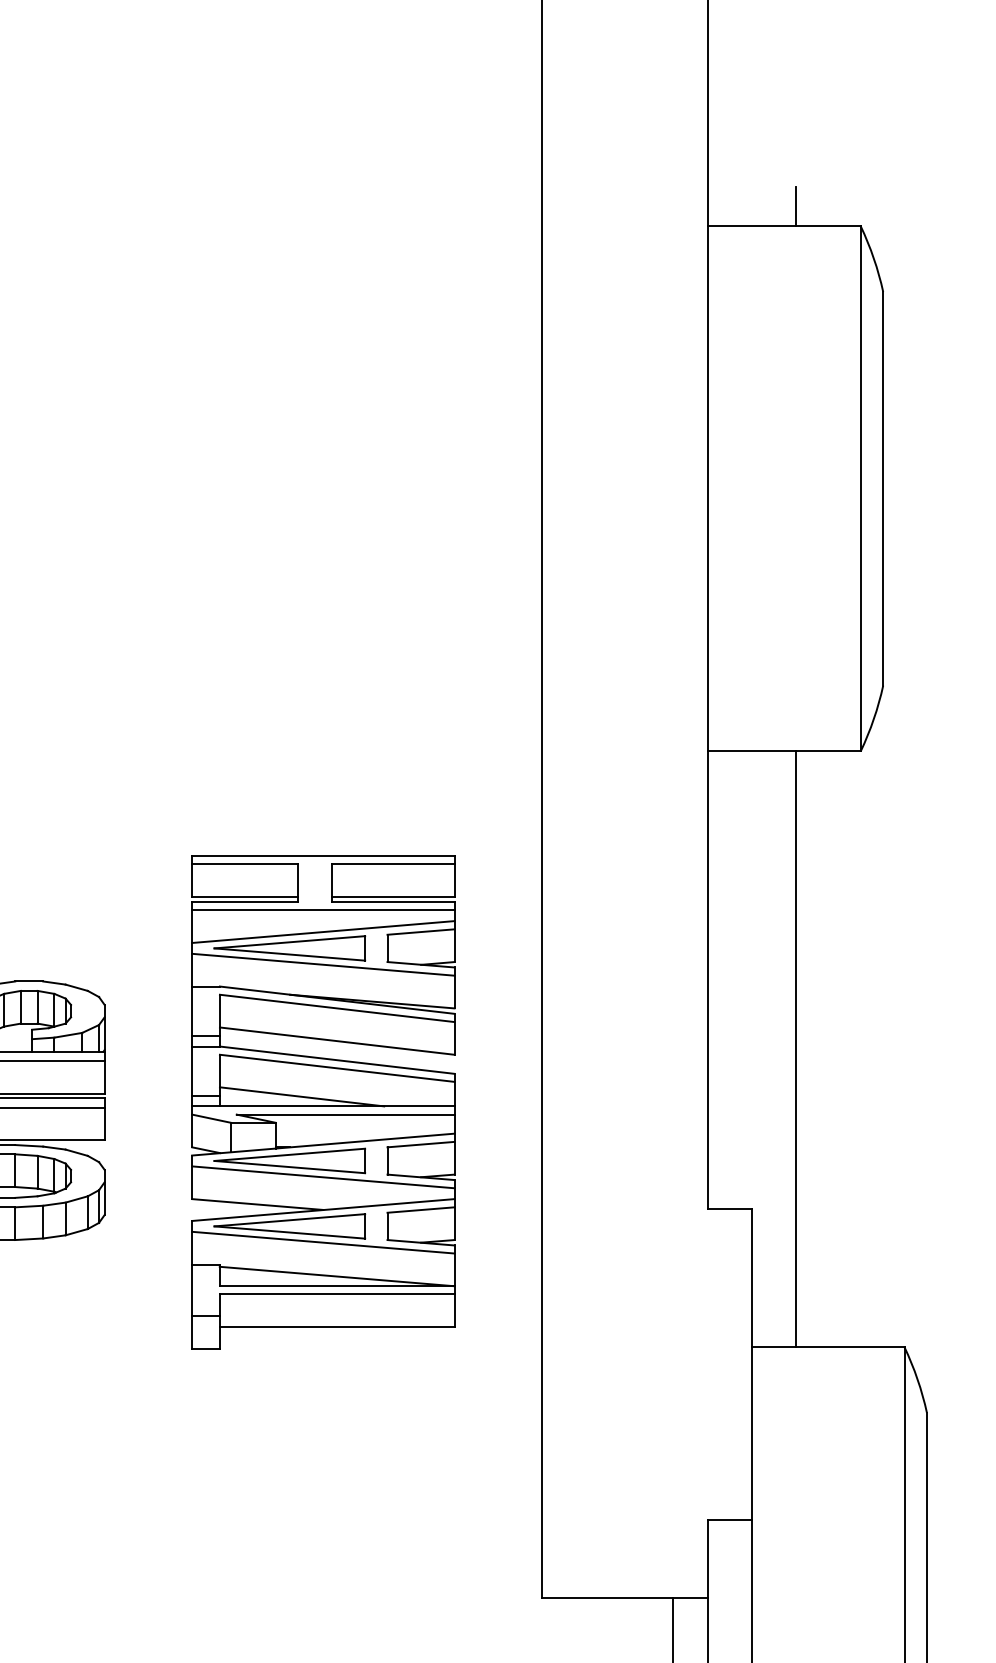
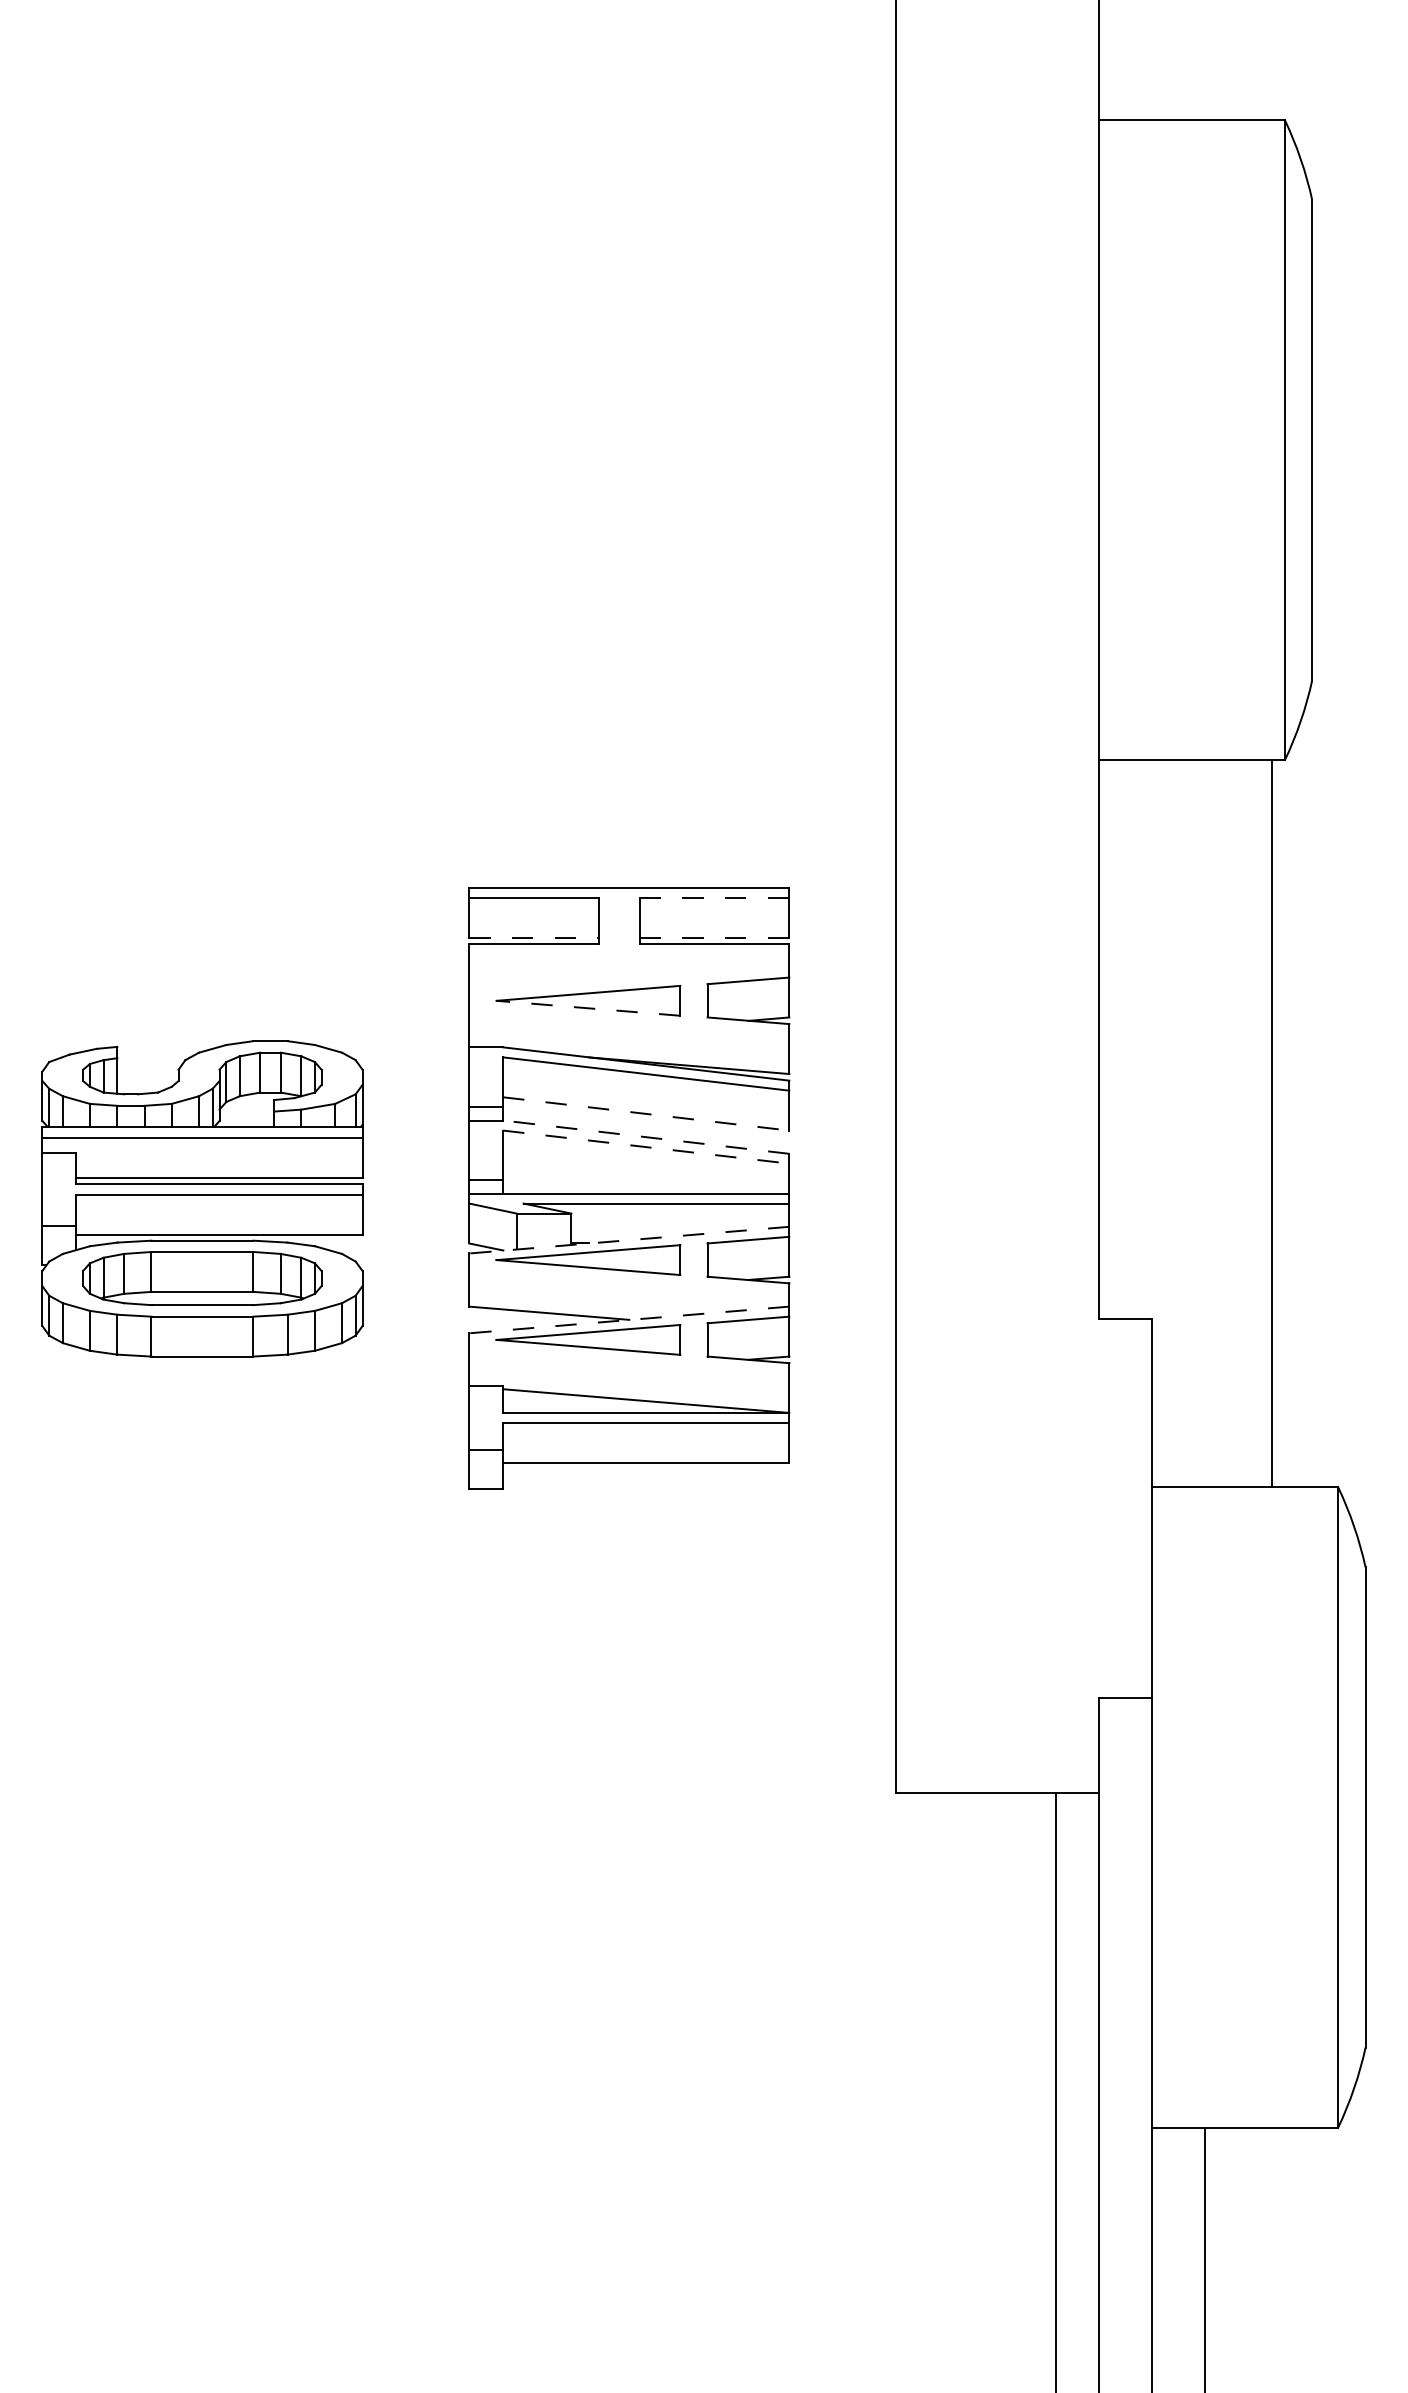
line: (795, 206) -> (1205, 95), removed
line: (393, 863) -> (714, 897), solid -> dashed
line: (244, 896) -> (533, 937), solid -> dashed
line: (393, 896) -> (714, 937), solid -> dashed
line: (323, 910) -> (629, 954), removed
line: (323, 931) -> (629, 980), removed
line: (289, 954) -> (587, 1008), solid -> dashed
line: (323, 964) -> (629, 1020), removed
line: (337, 1040) -> (646, 1113), solid -> dashed
line: (795, 1048) -> (1272, 1123), moved
line: (336, 1060) -> (645, 1137), solid -> dashed
line: (337, 1068) -> (646, 1147), solid -> dashed
line: (302, 1096) -> (603, 1181), removed
line: (323, 1144) -> (629, 1240), solid -> dashed
line: (323, 1176) -> (629, 1279), removed
line: (323, 1209) -> (629, 1319), solid -> dashed
line: (323, 1242) -> (629, 1359), removed

